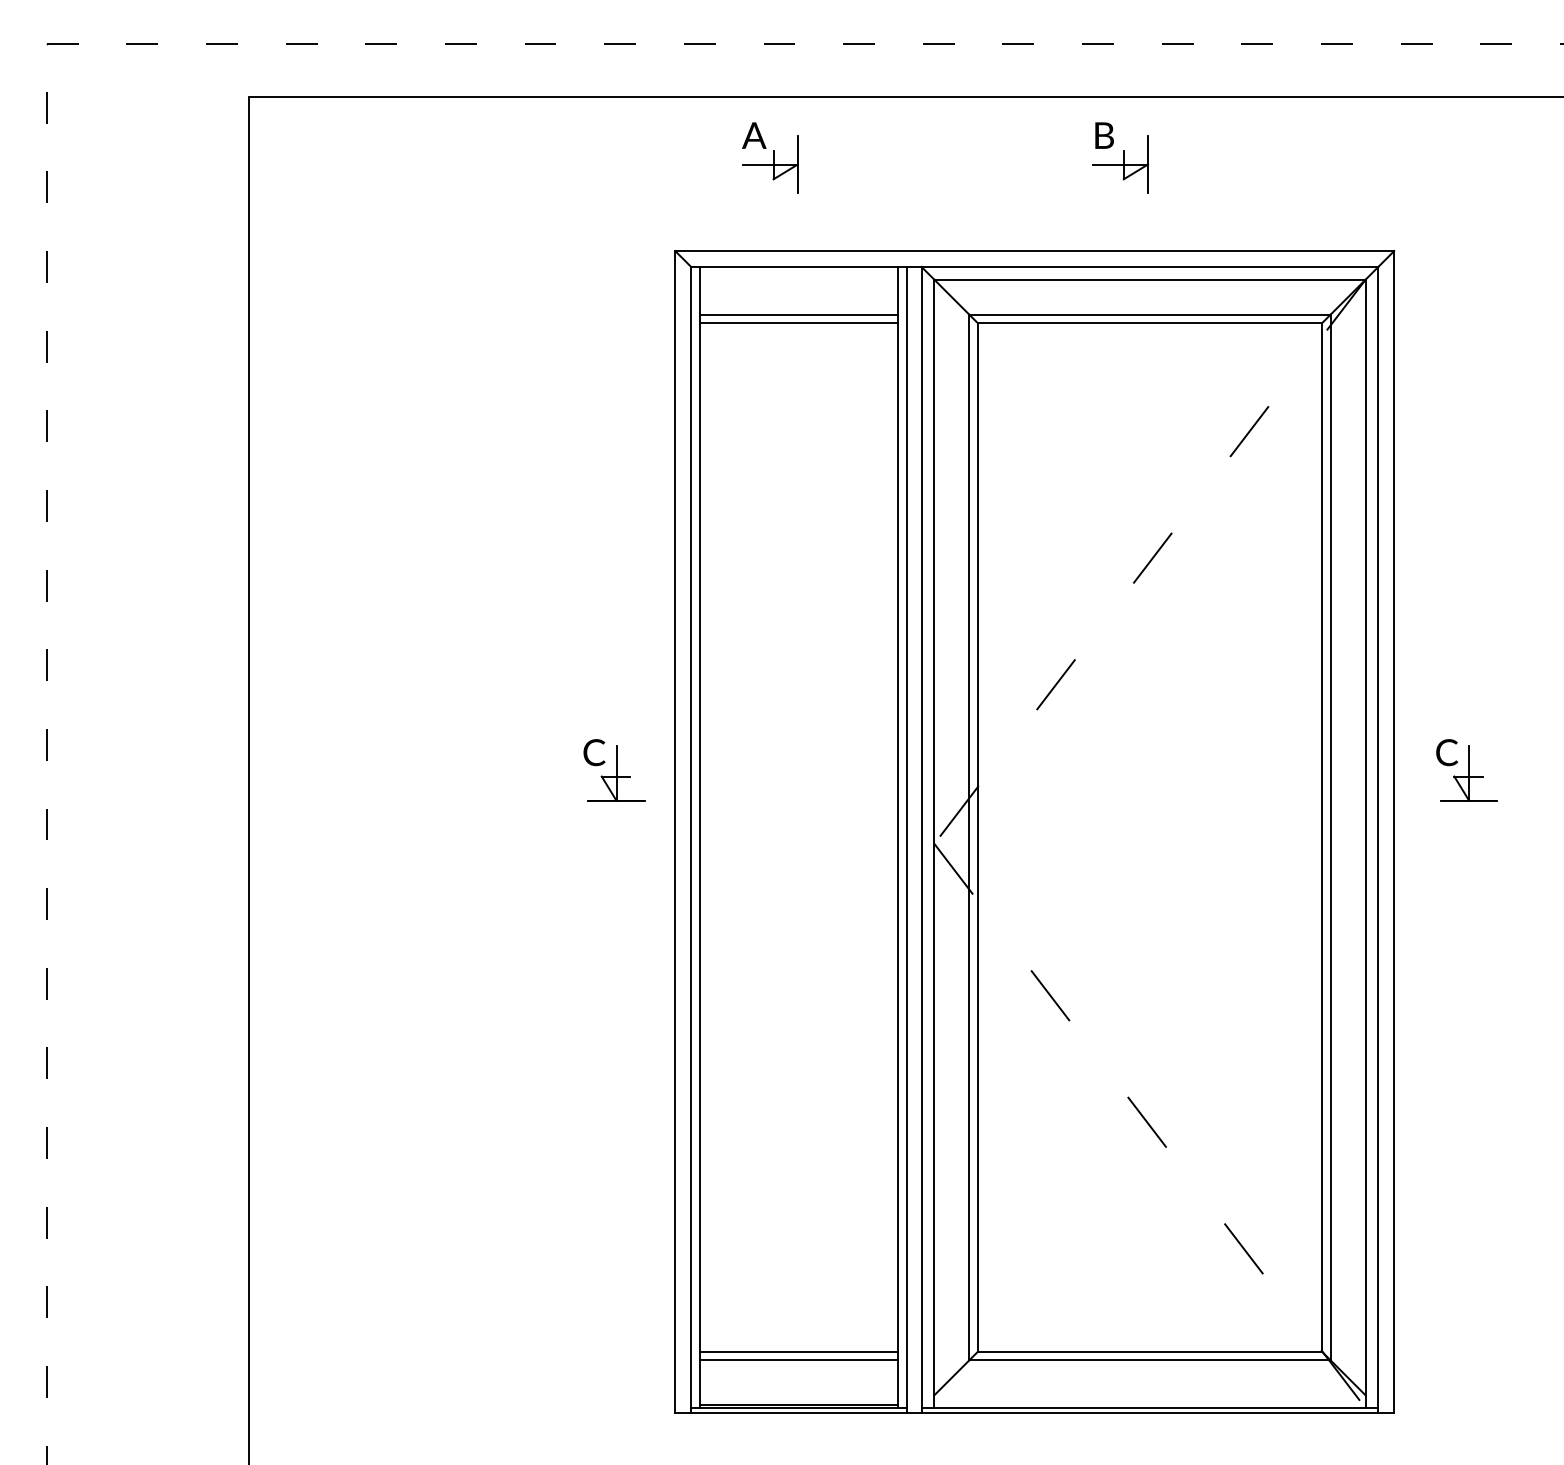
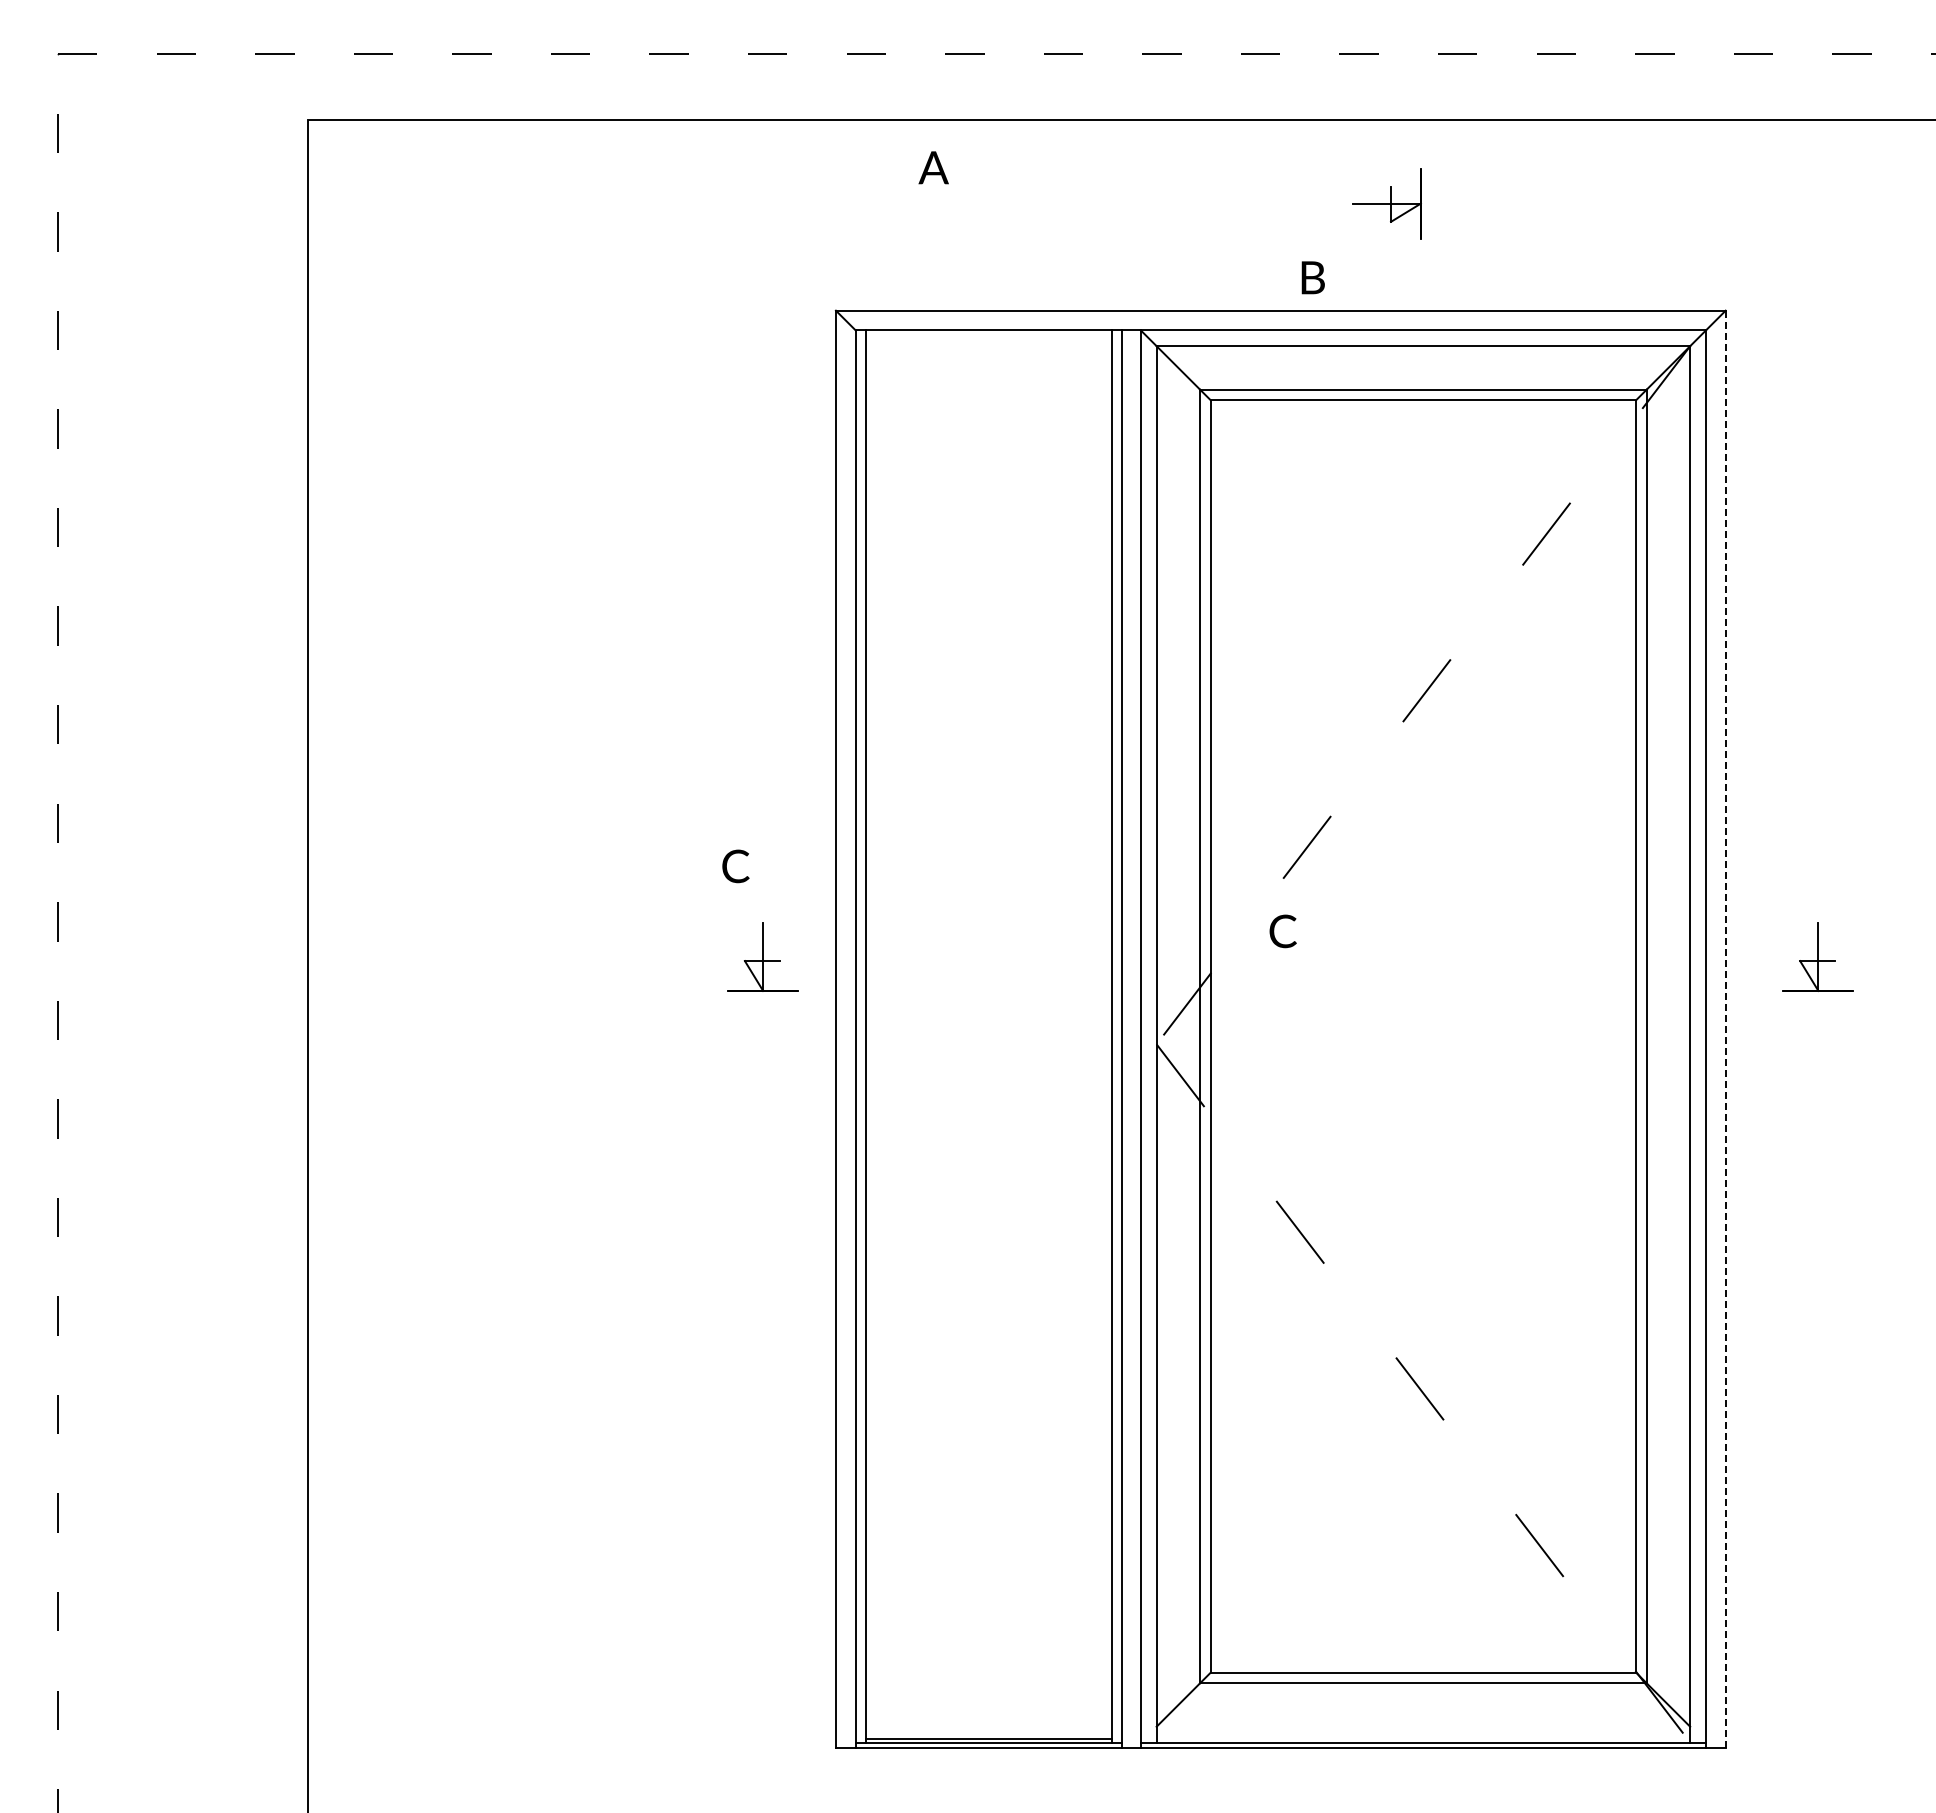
text: (1103, 135) -> (1312, 277), moved
part: (770, 164) -> (953, 203), removed
line: (798, 314) -> (988, 389), removed
line: (798, 323) -> (988, 400), removed
text: (594, 752) -> (735, 866), moved
text: (1446, 752) -> (1282, 931), moved
line: (1394, 831) -> (1725, 1029), solid -> dashed
line: (798, 1351) -> (988, 1672), removed
line: (798, 1360) -> (988, 1683), removed

